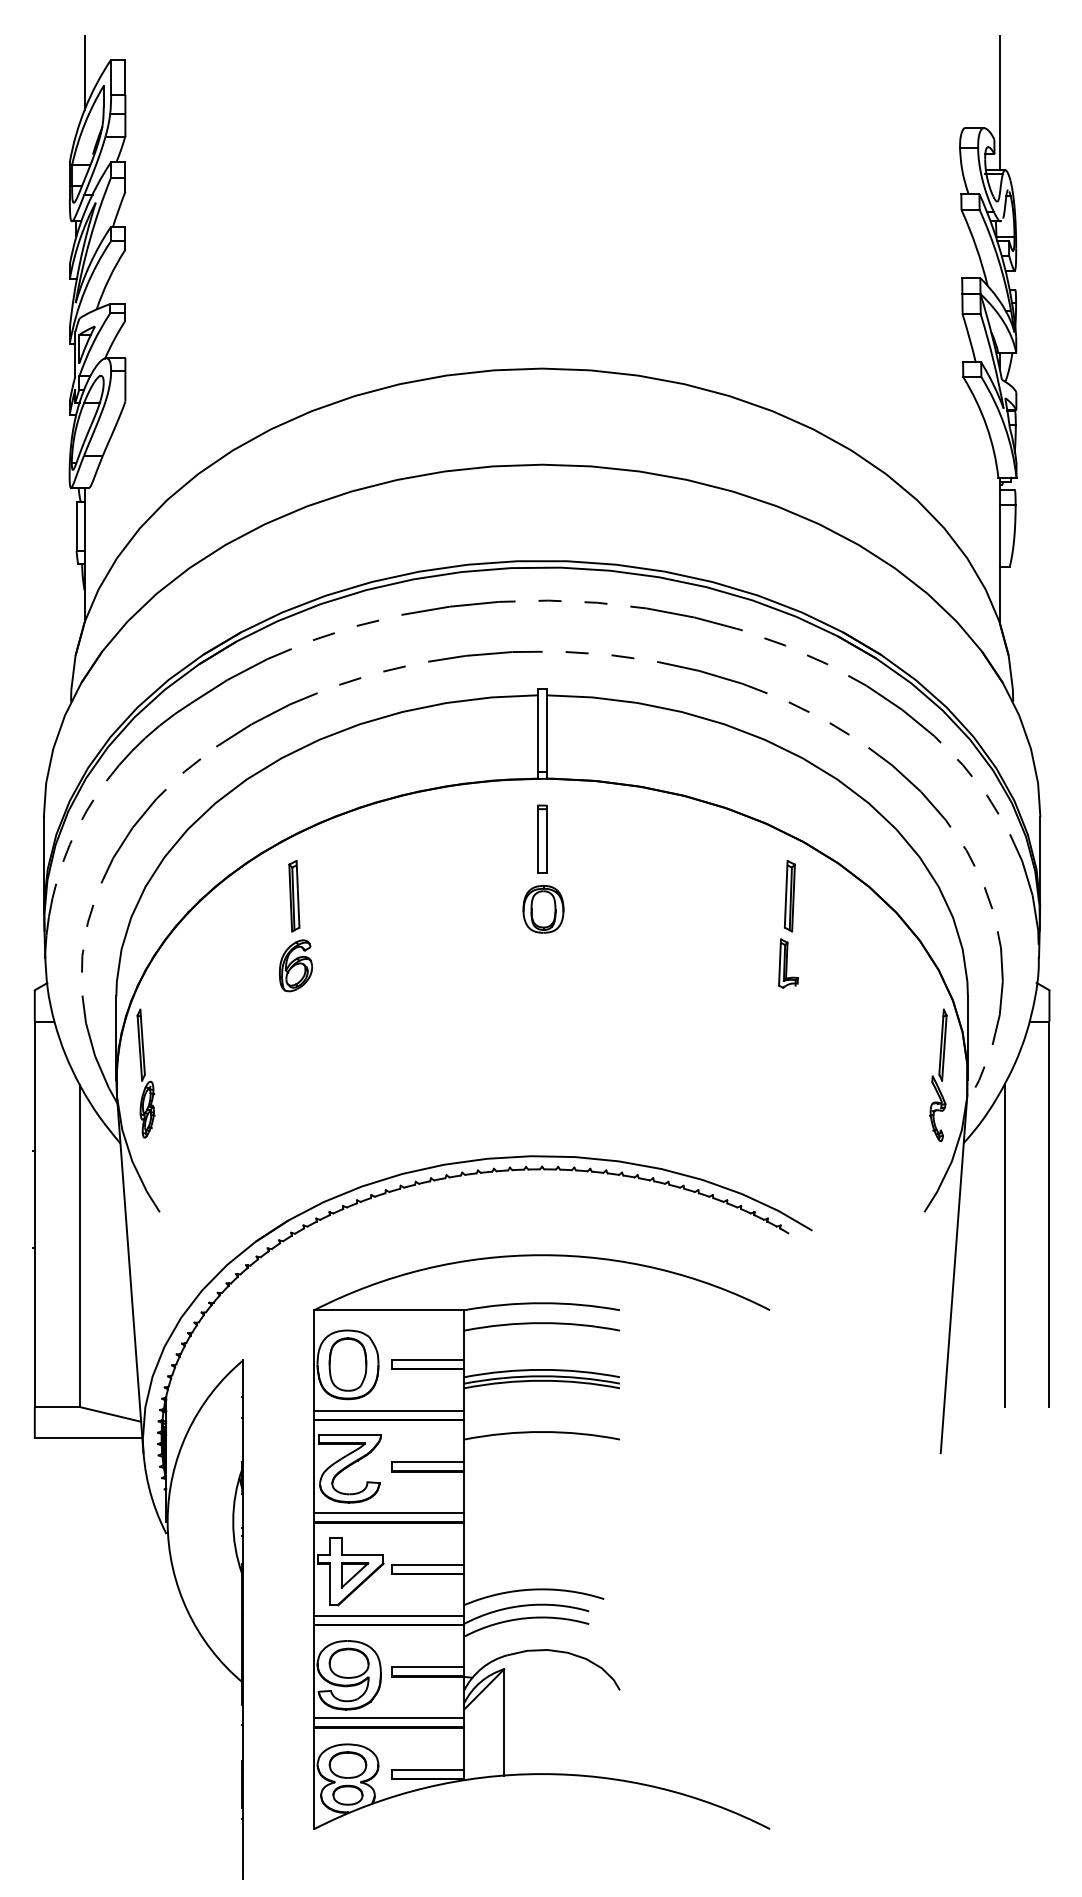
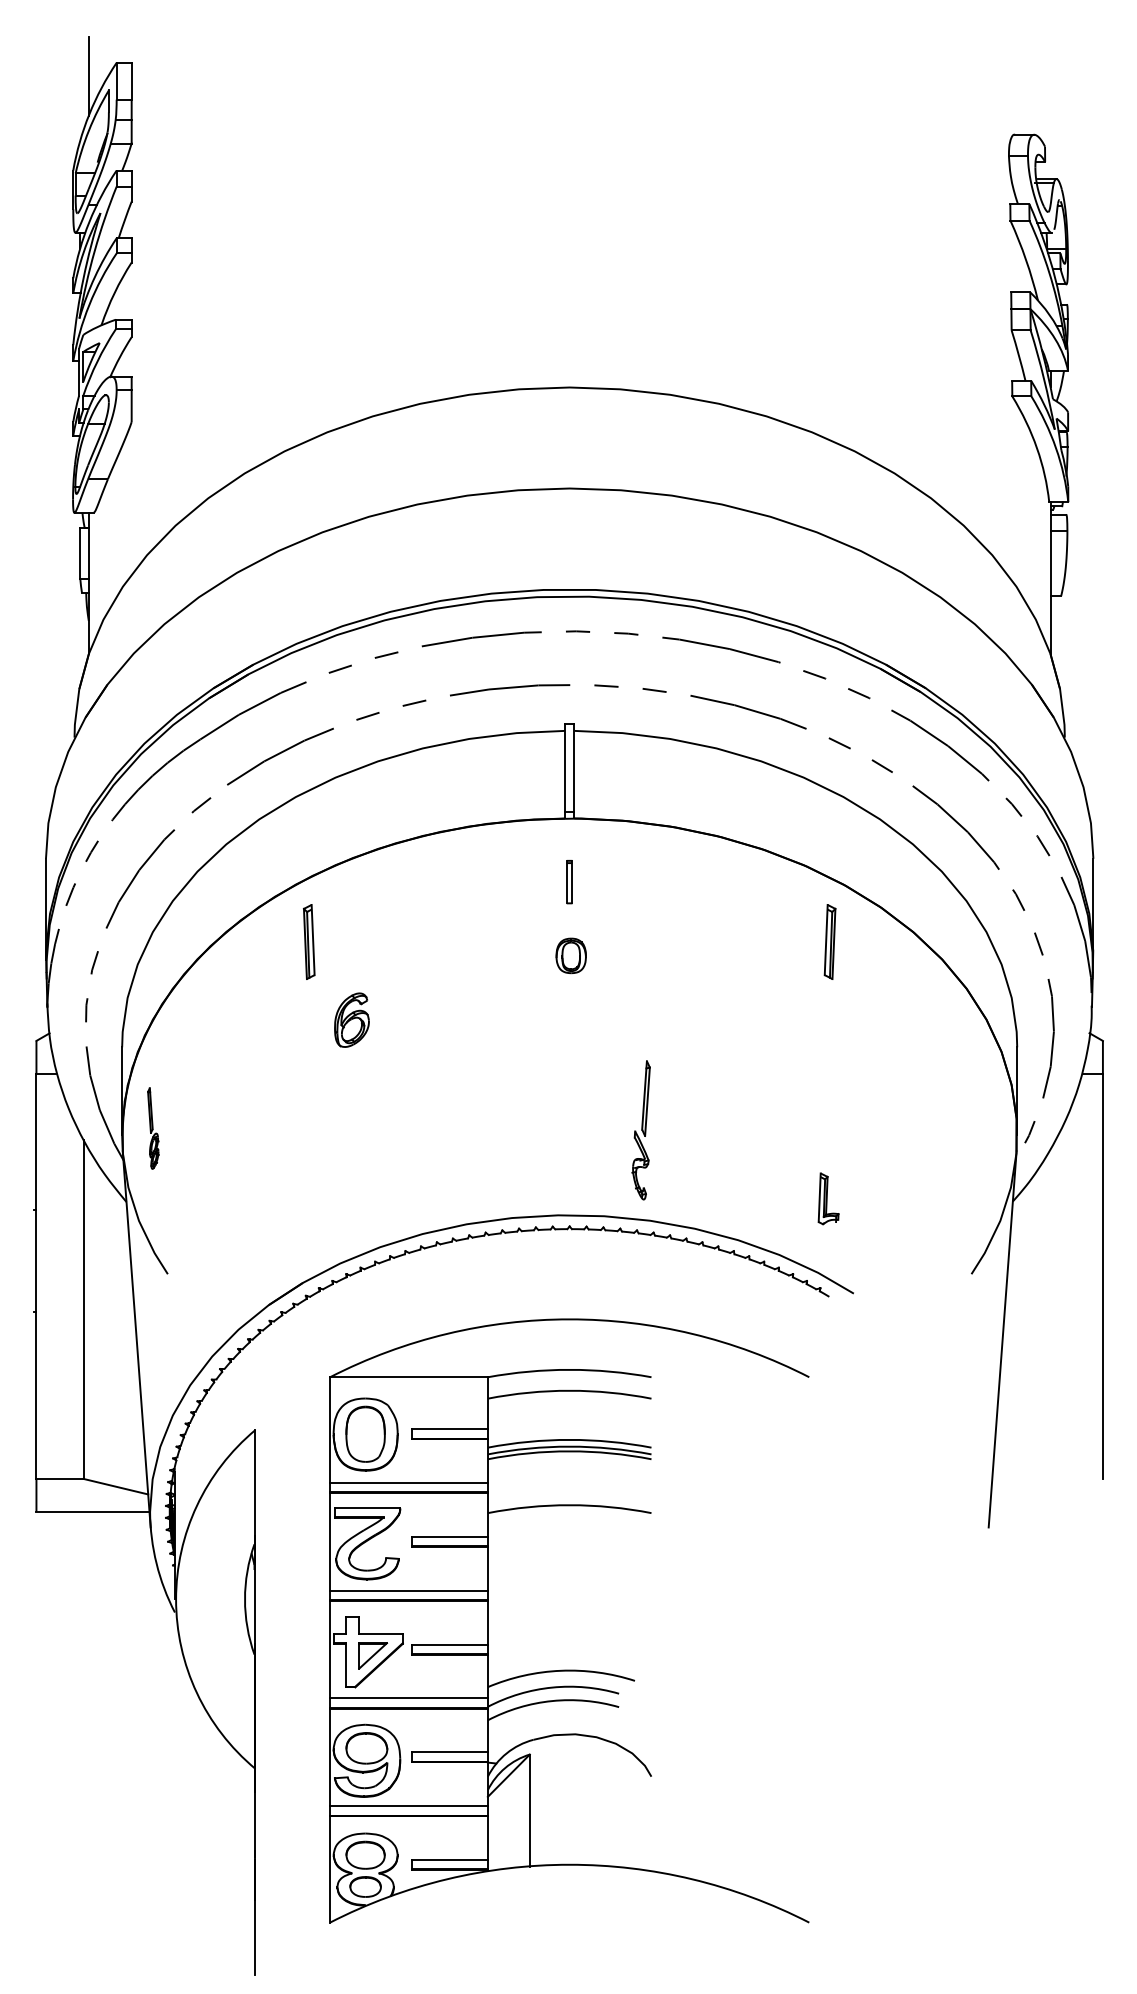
line: (999, 103) -> (1050, 108), removed
part: (541, 838) -> (569, 881), size x0.6
part: (543, 909) -> (571, 955), size x0.7
part: (788, 963) -> (828, 1198), moved
part: (295, 965) -> (351, 1019), moved
part: (146, 1073) -> (153, 1128), size x0.6
part: (937, 1075) -> (640, 1130), moved
line: (1004, 1244) -> (1055, 1308), removed

